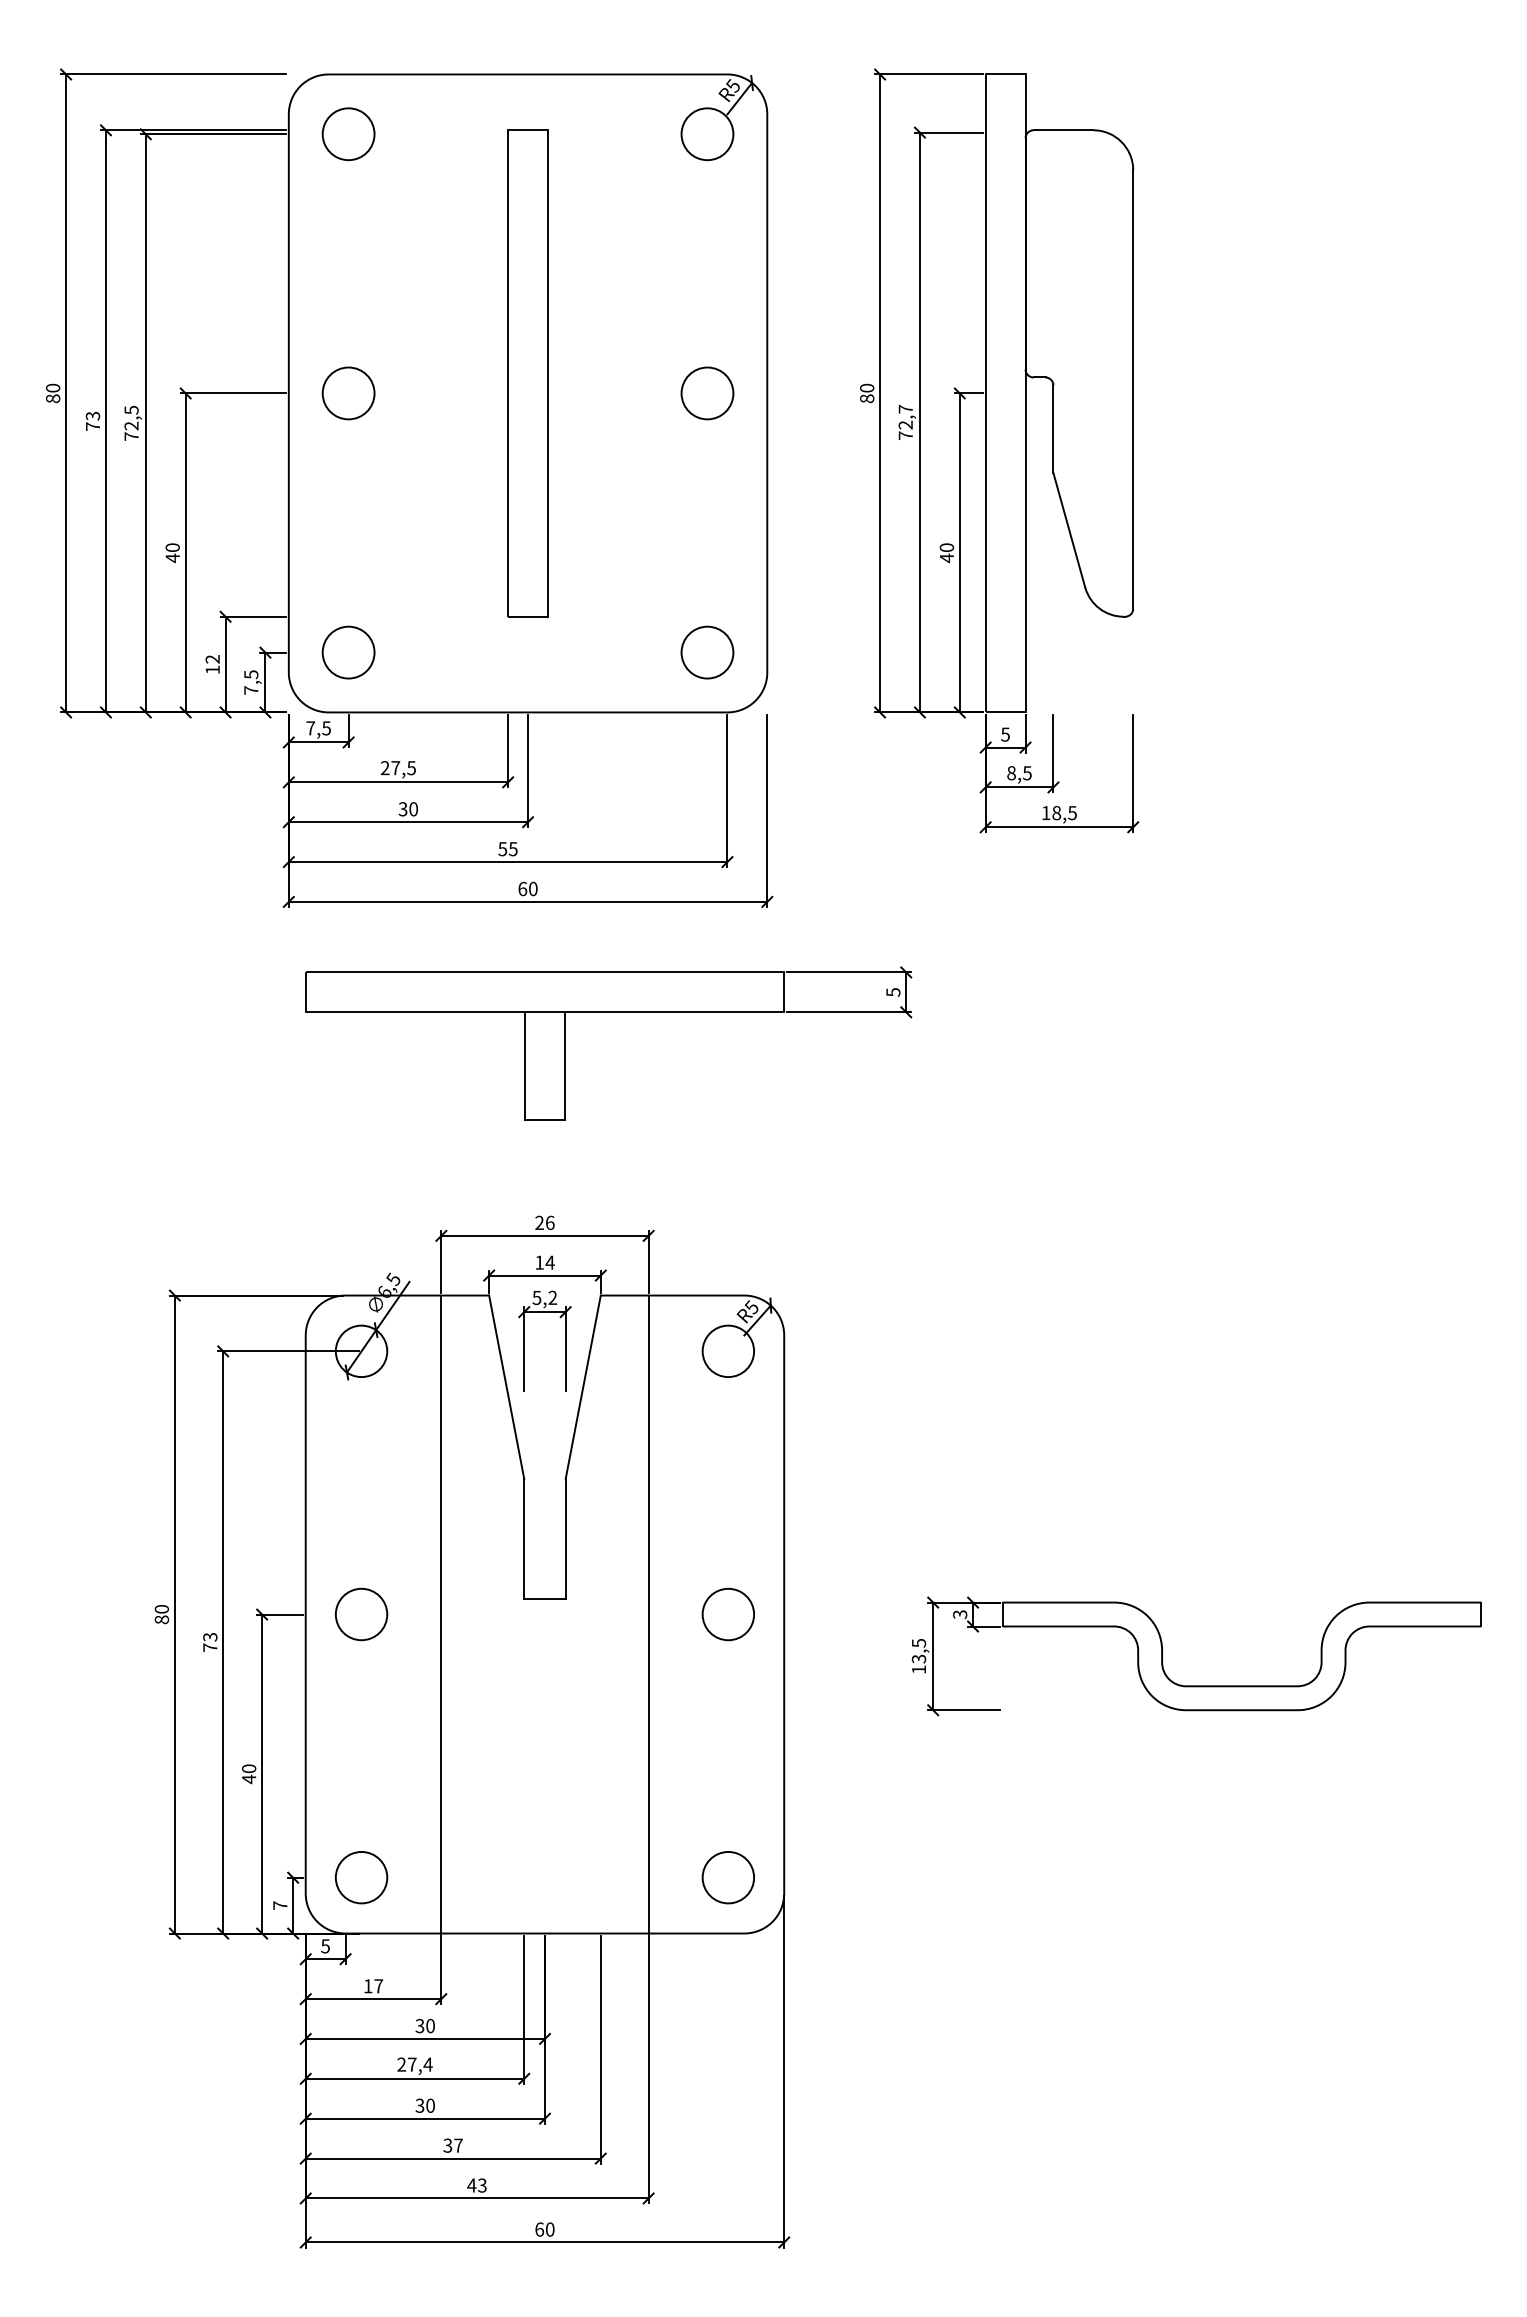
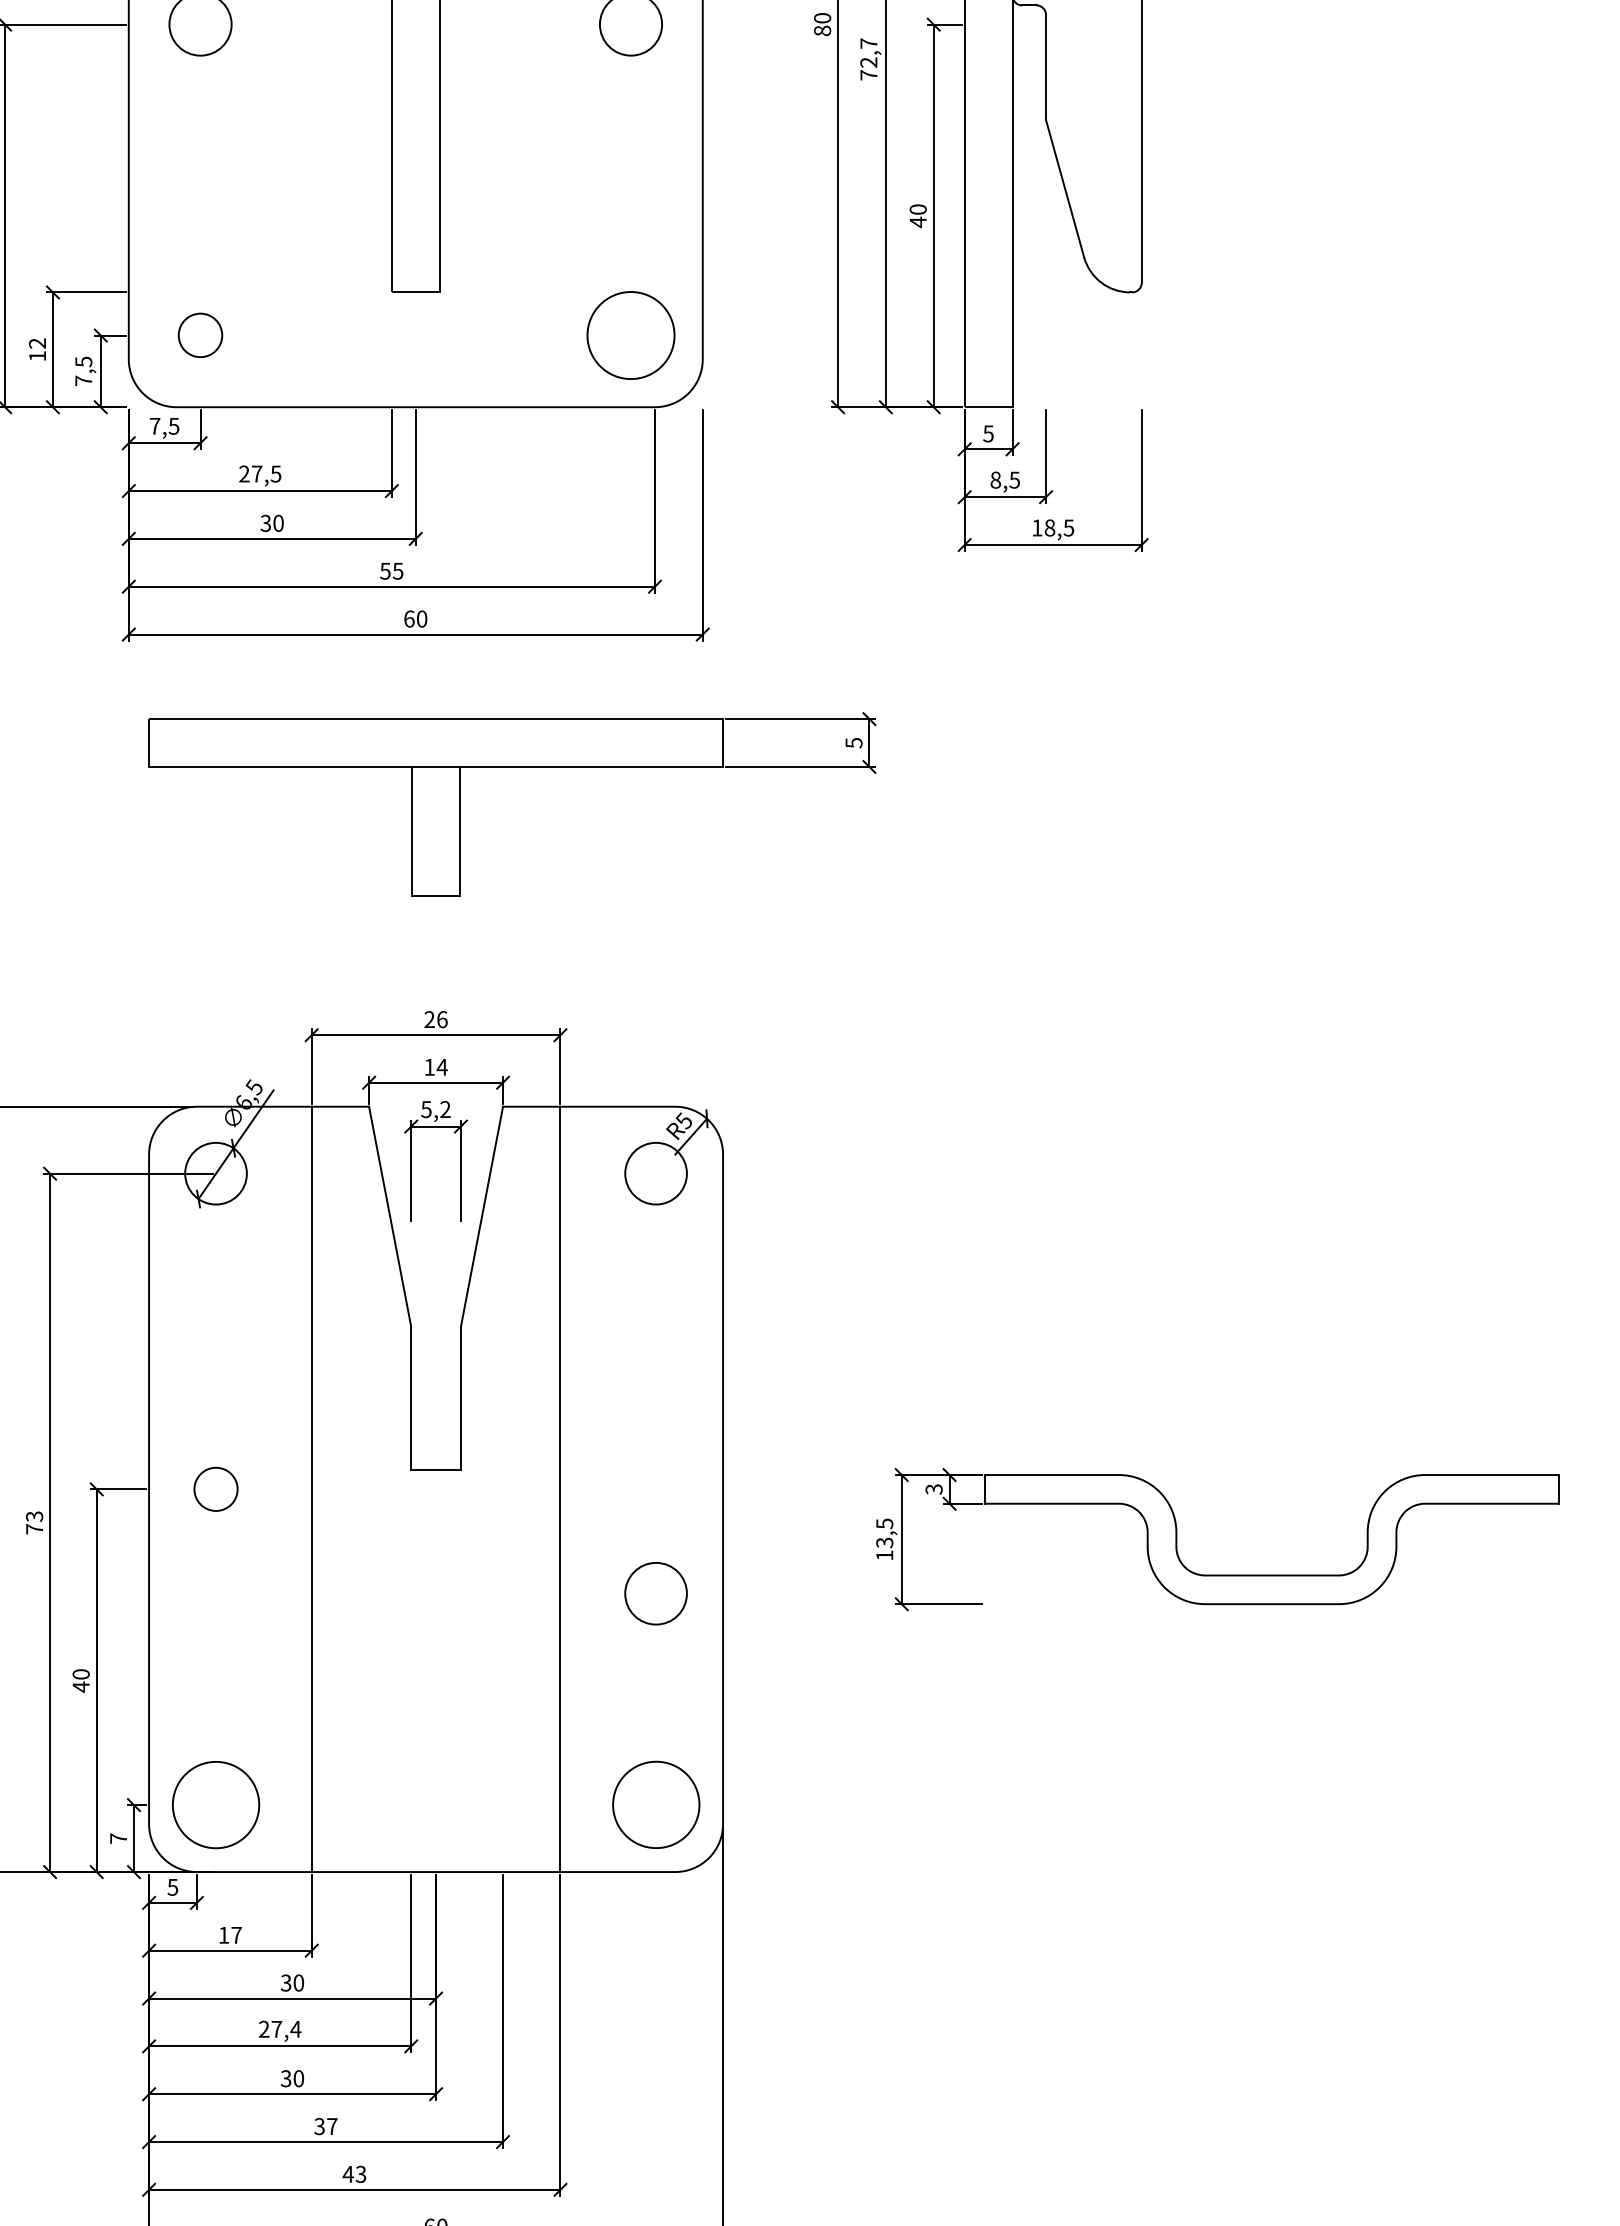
circle: (348, 652) -> (200, 335), size x0.7
circle: (707, 652) -> (631, 335), size x1.4
circle: (361, 1614) -> (215, 1489), size x0.7
circle: (727, 1614) -> (655, 1593), moved
circle: (361, 1877) -> (215, 1804), size x1.4
circle: (727, 1877) -> (655, 1804), size x1.4

